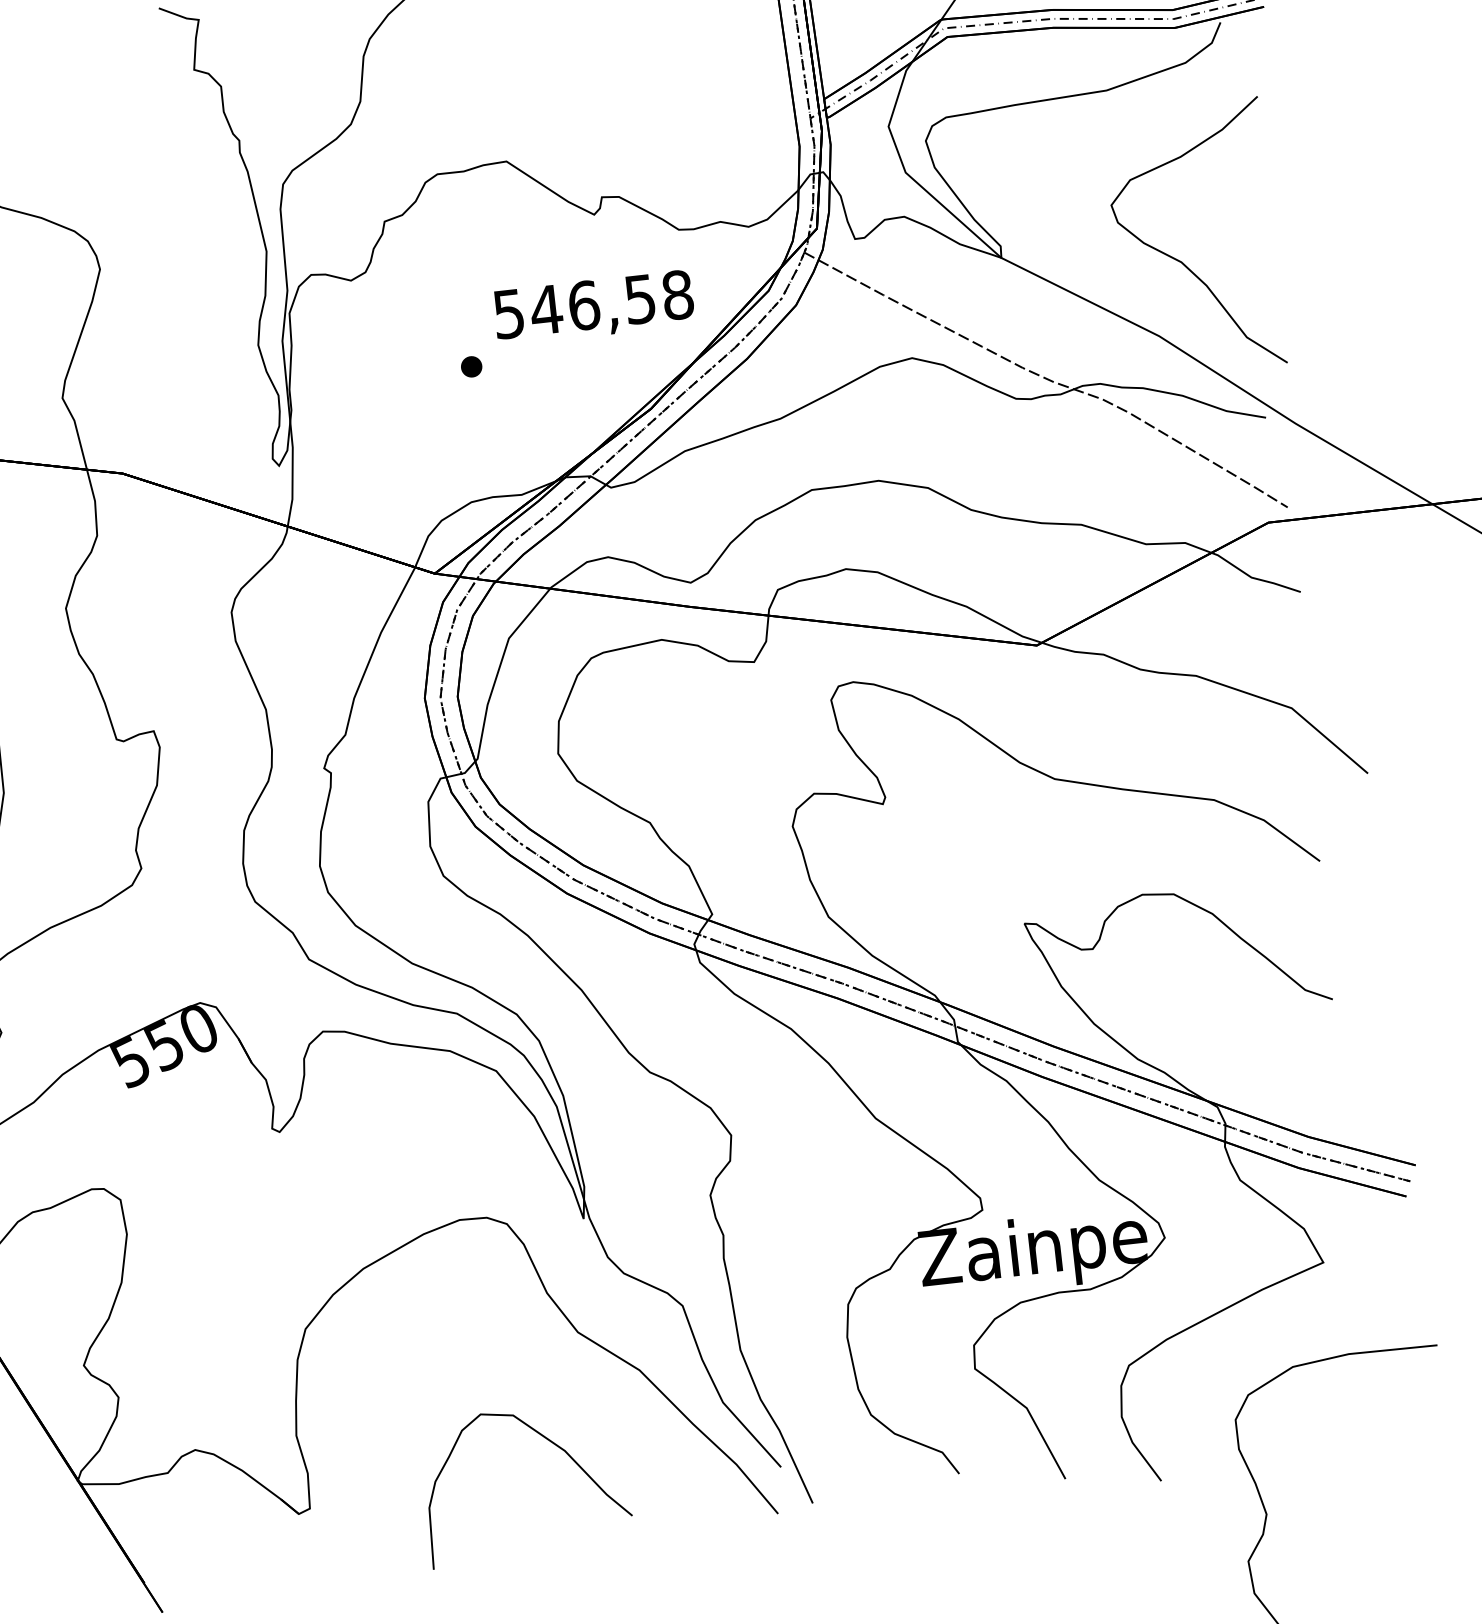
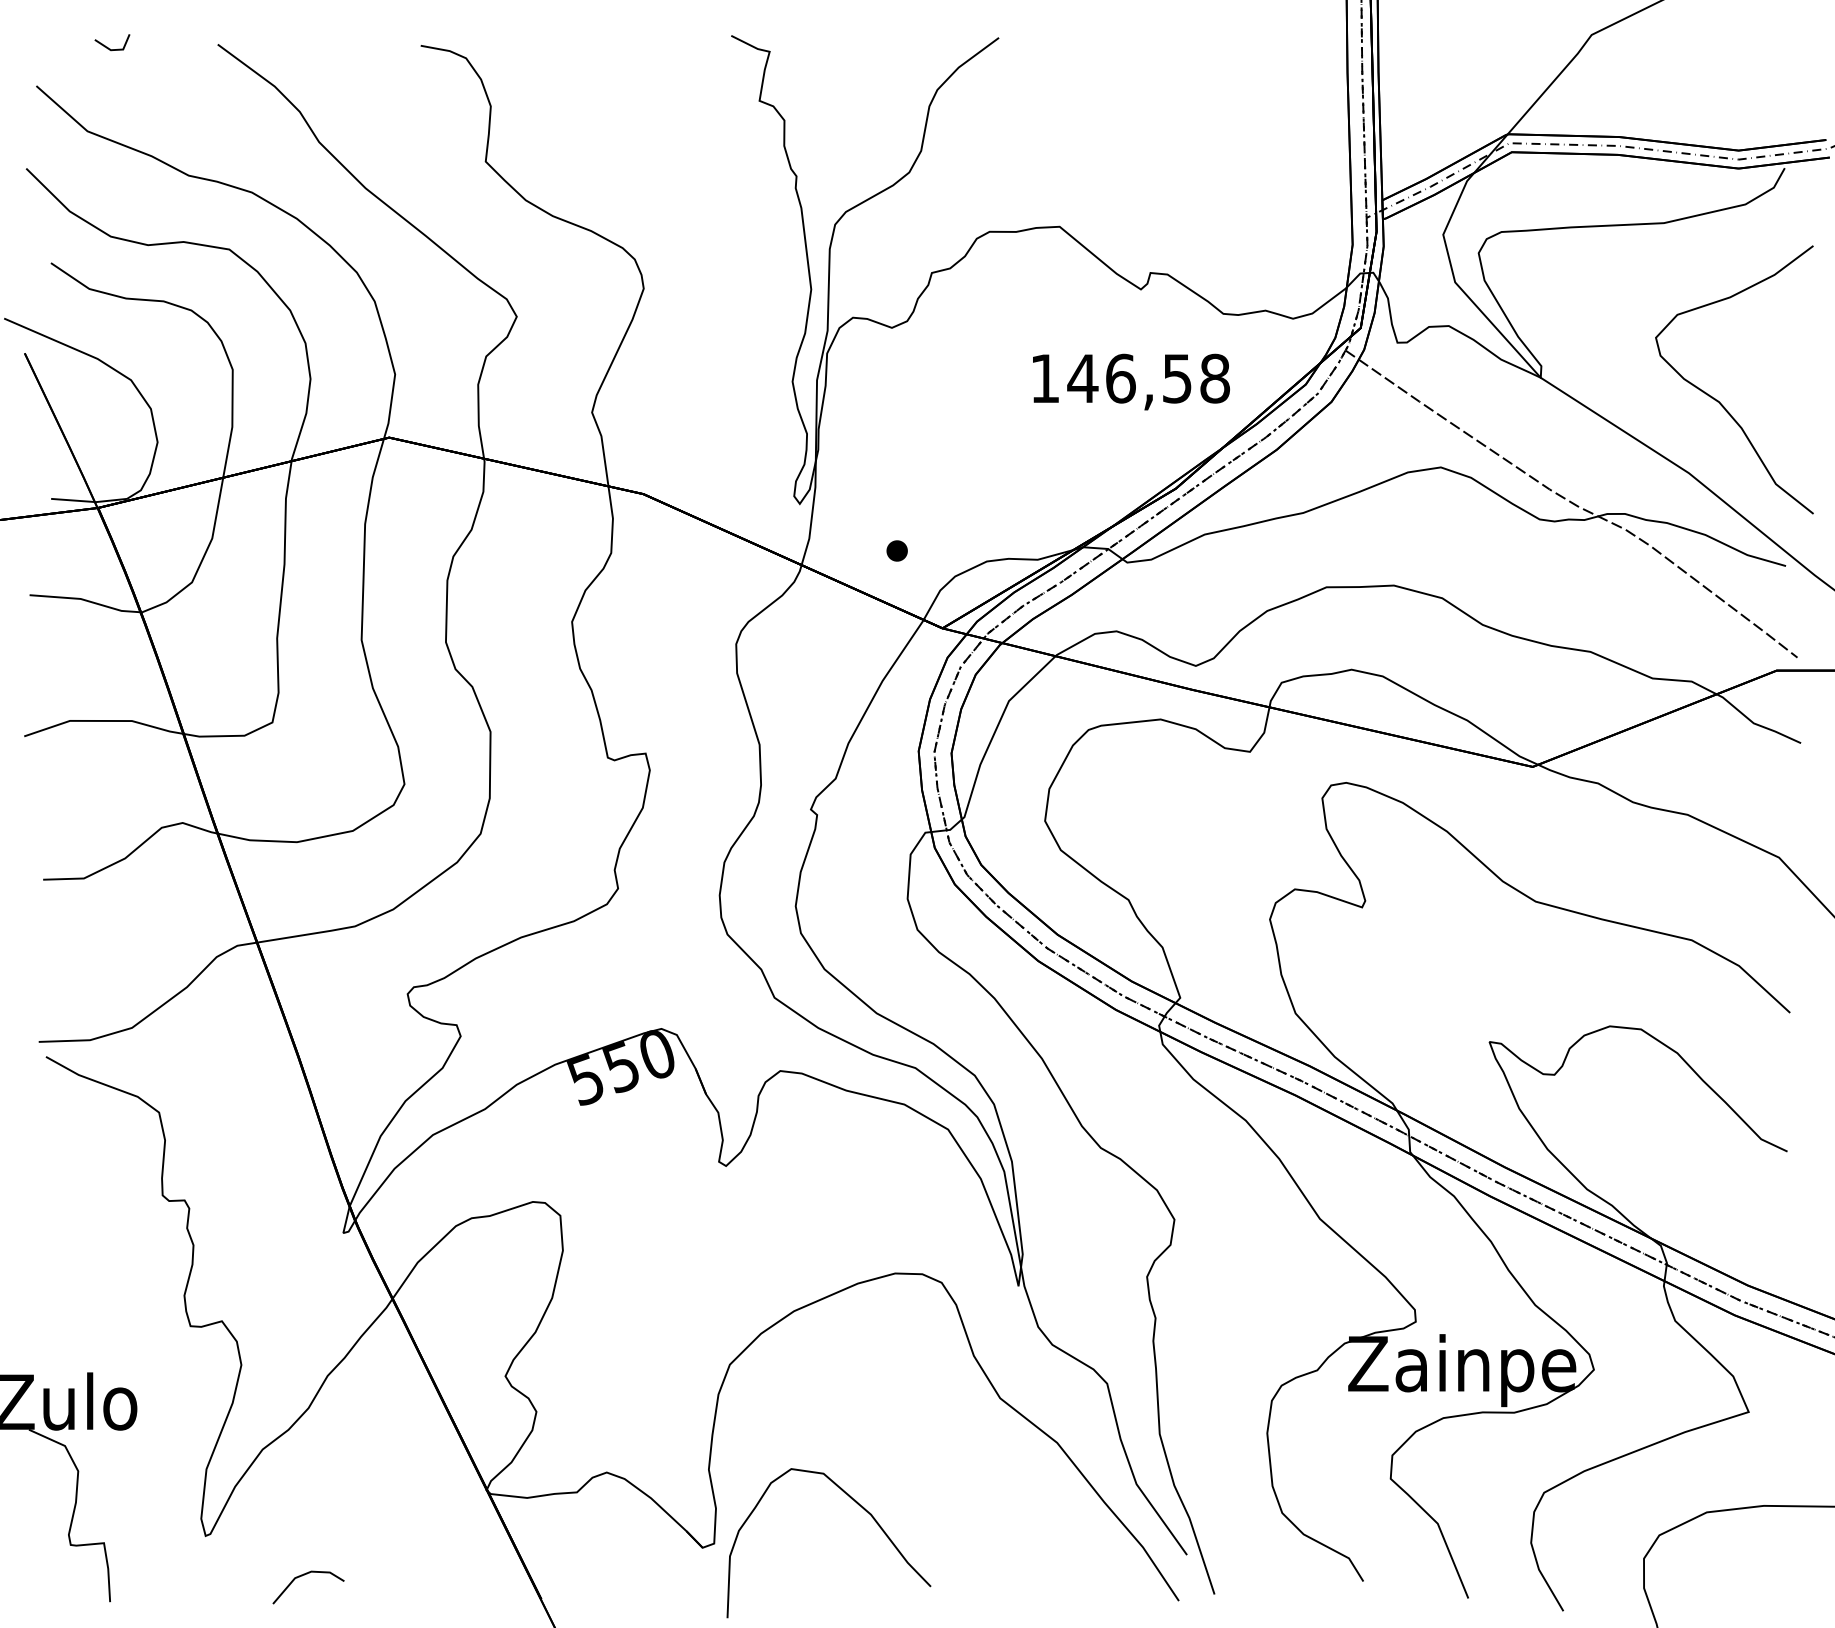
text: (508, 313) -> (1044, 378), 546,58 -> 146,58
part: (470, 366) -> (896, 550), moved
curve: (551, 1443) -> (858, 1505), moved

